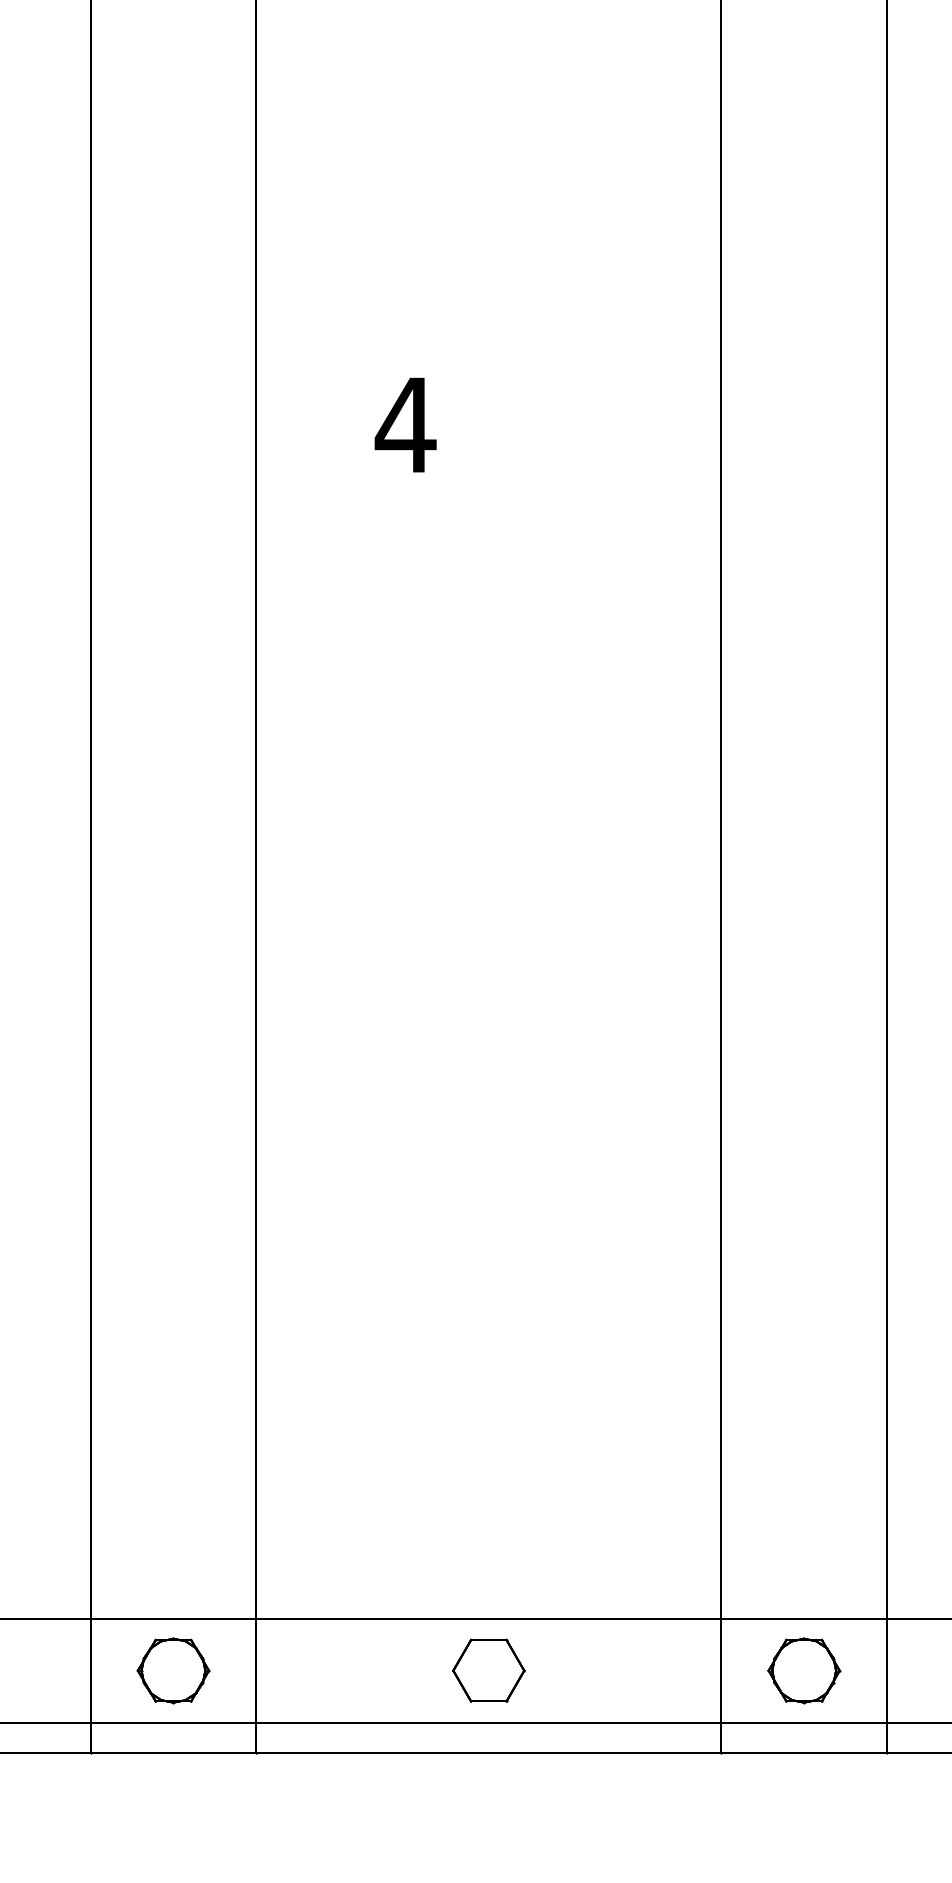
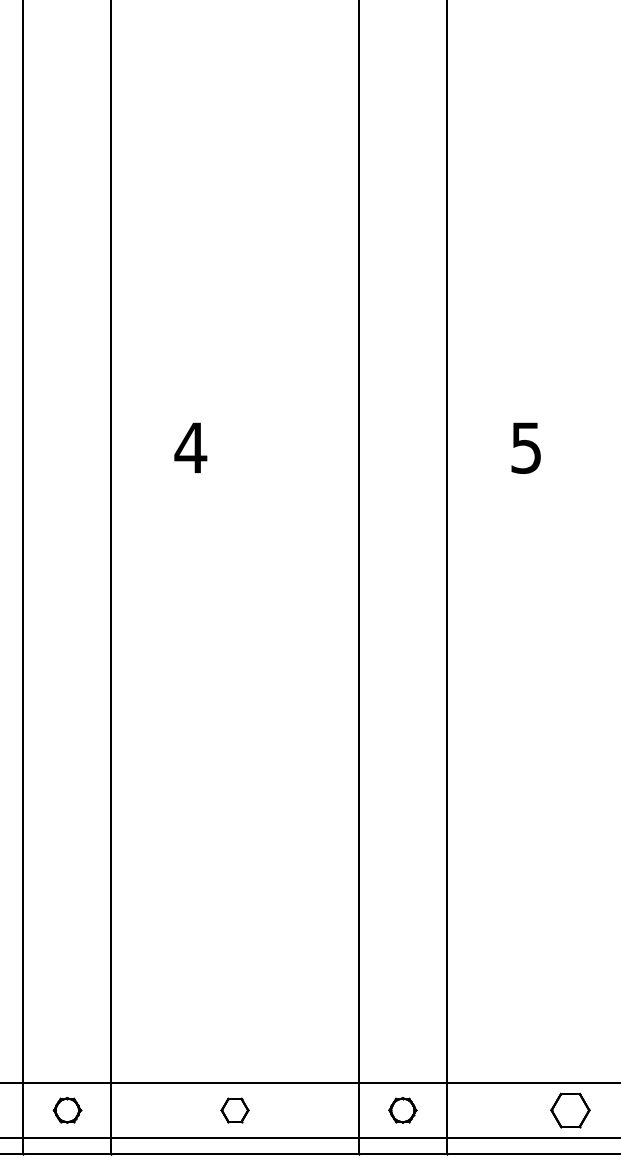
part: (173, 1670) -> (67, 1110), size x0.7
part: (487, 1670) -> (234, 1110), size x0.7
part: (803, 1670) -> (402, 1110), size x0.7

